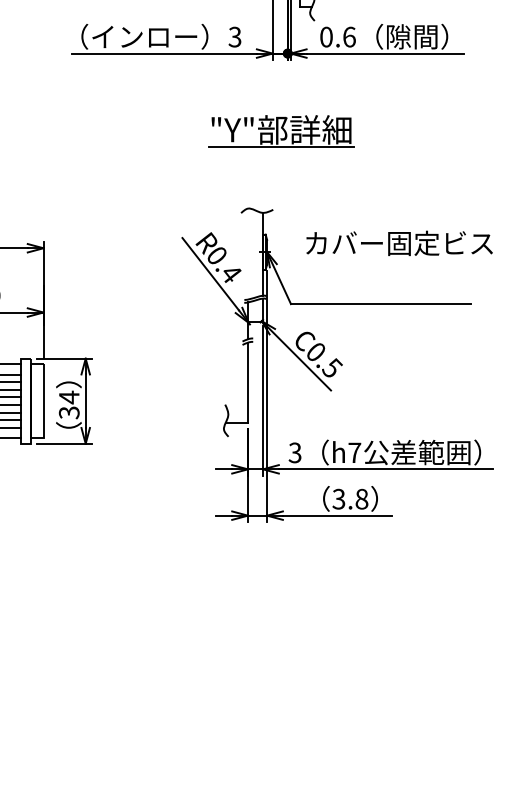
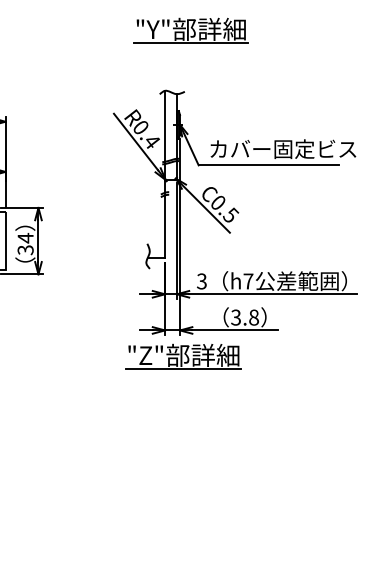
text: (399, 242) -> (283, 148), moved
line: (247, 253) -> (164, 125), added
part: (271, 548) -> (183, 356), added

